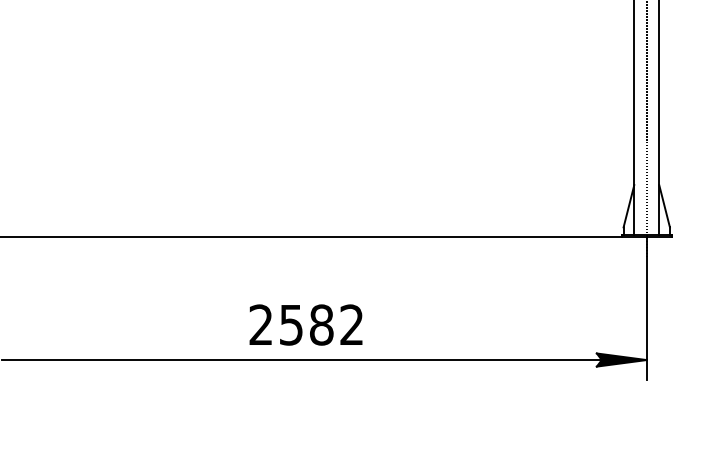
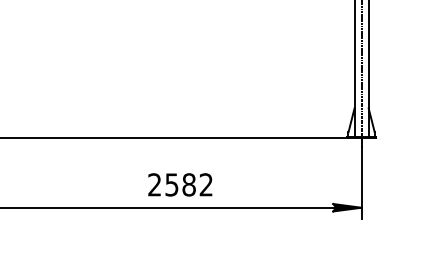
text: (306, 324) -> (180, 184), moved

